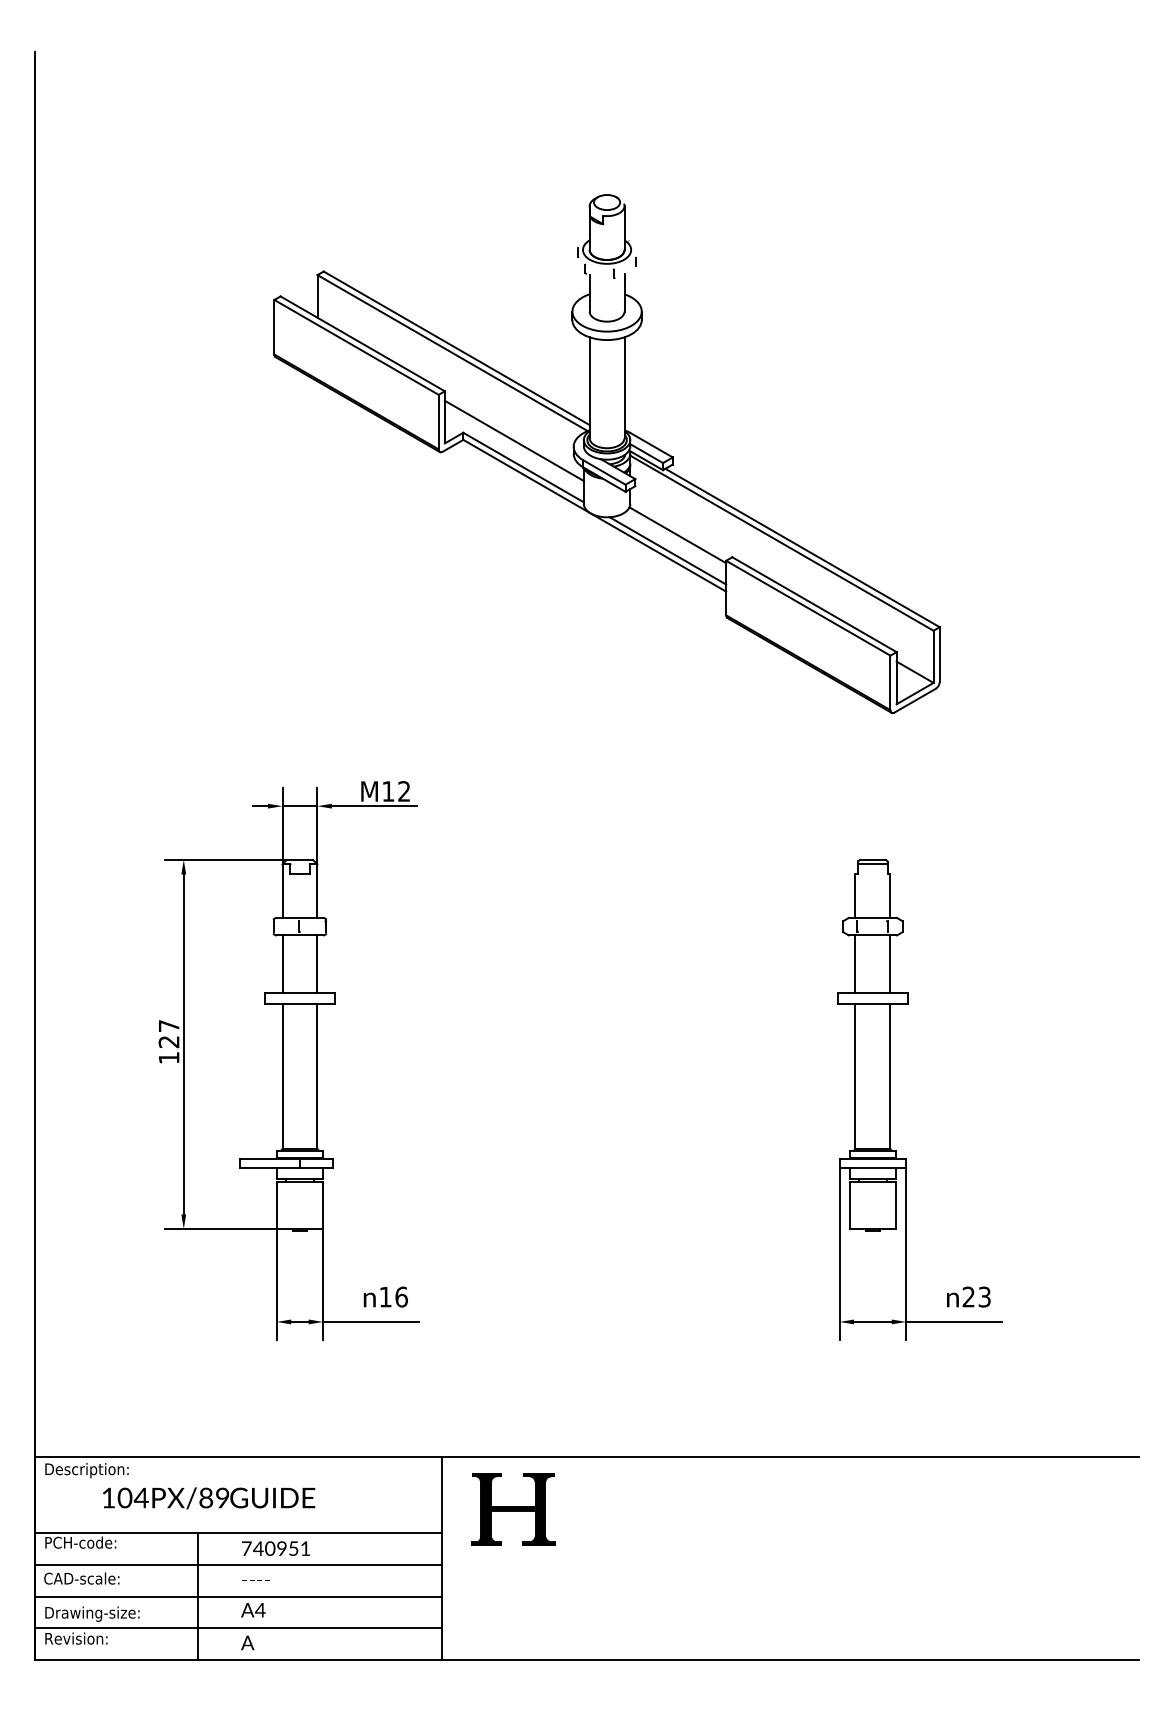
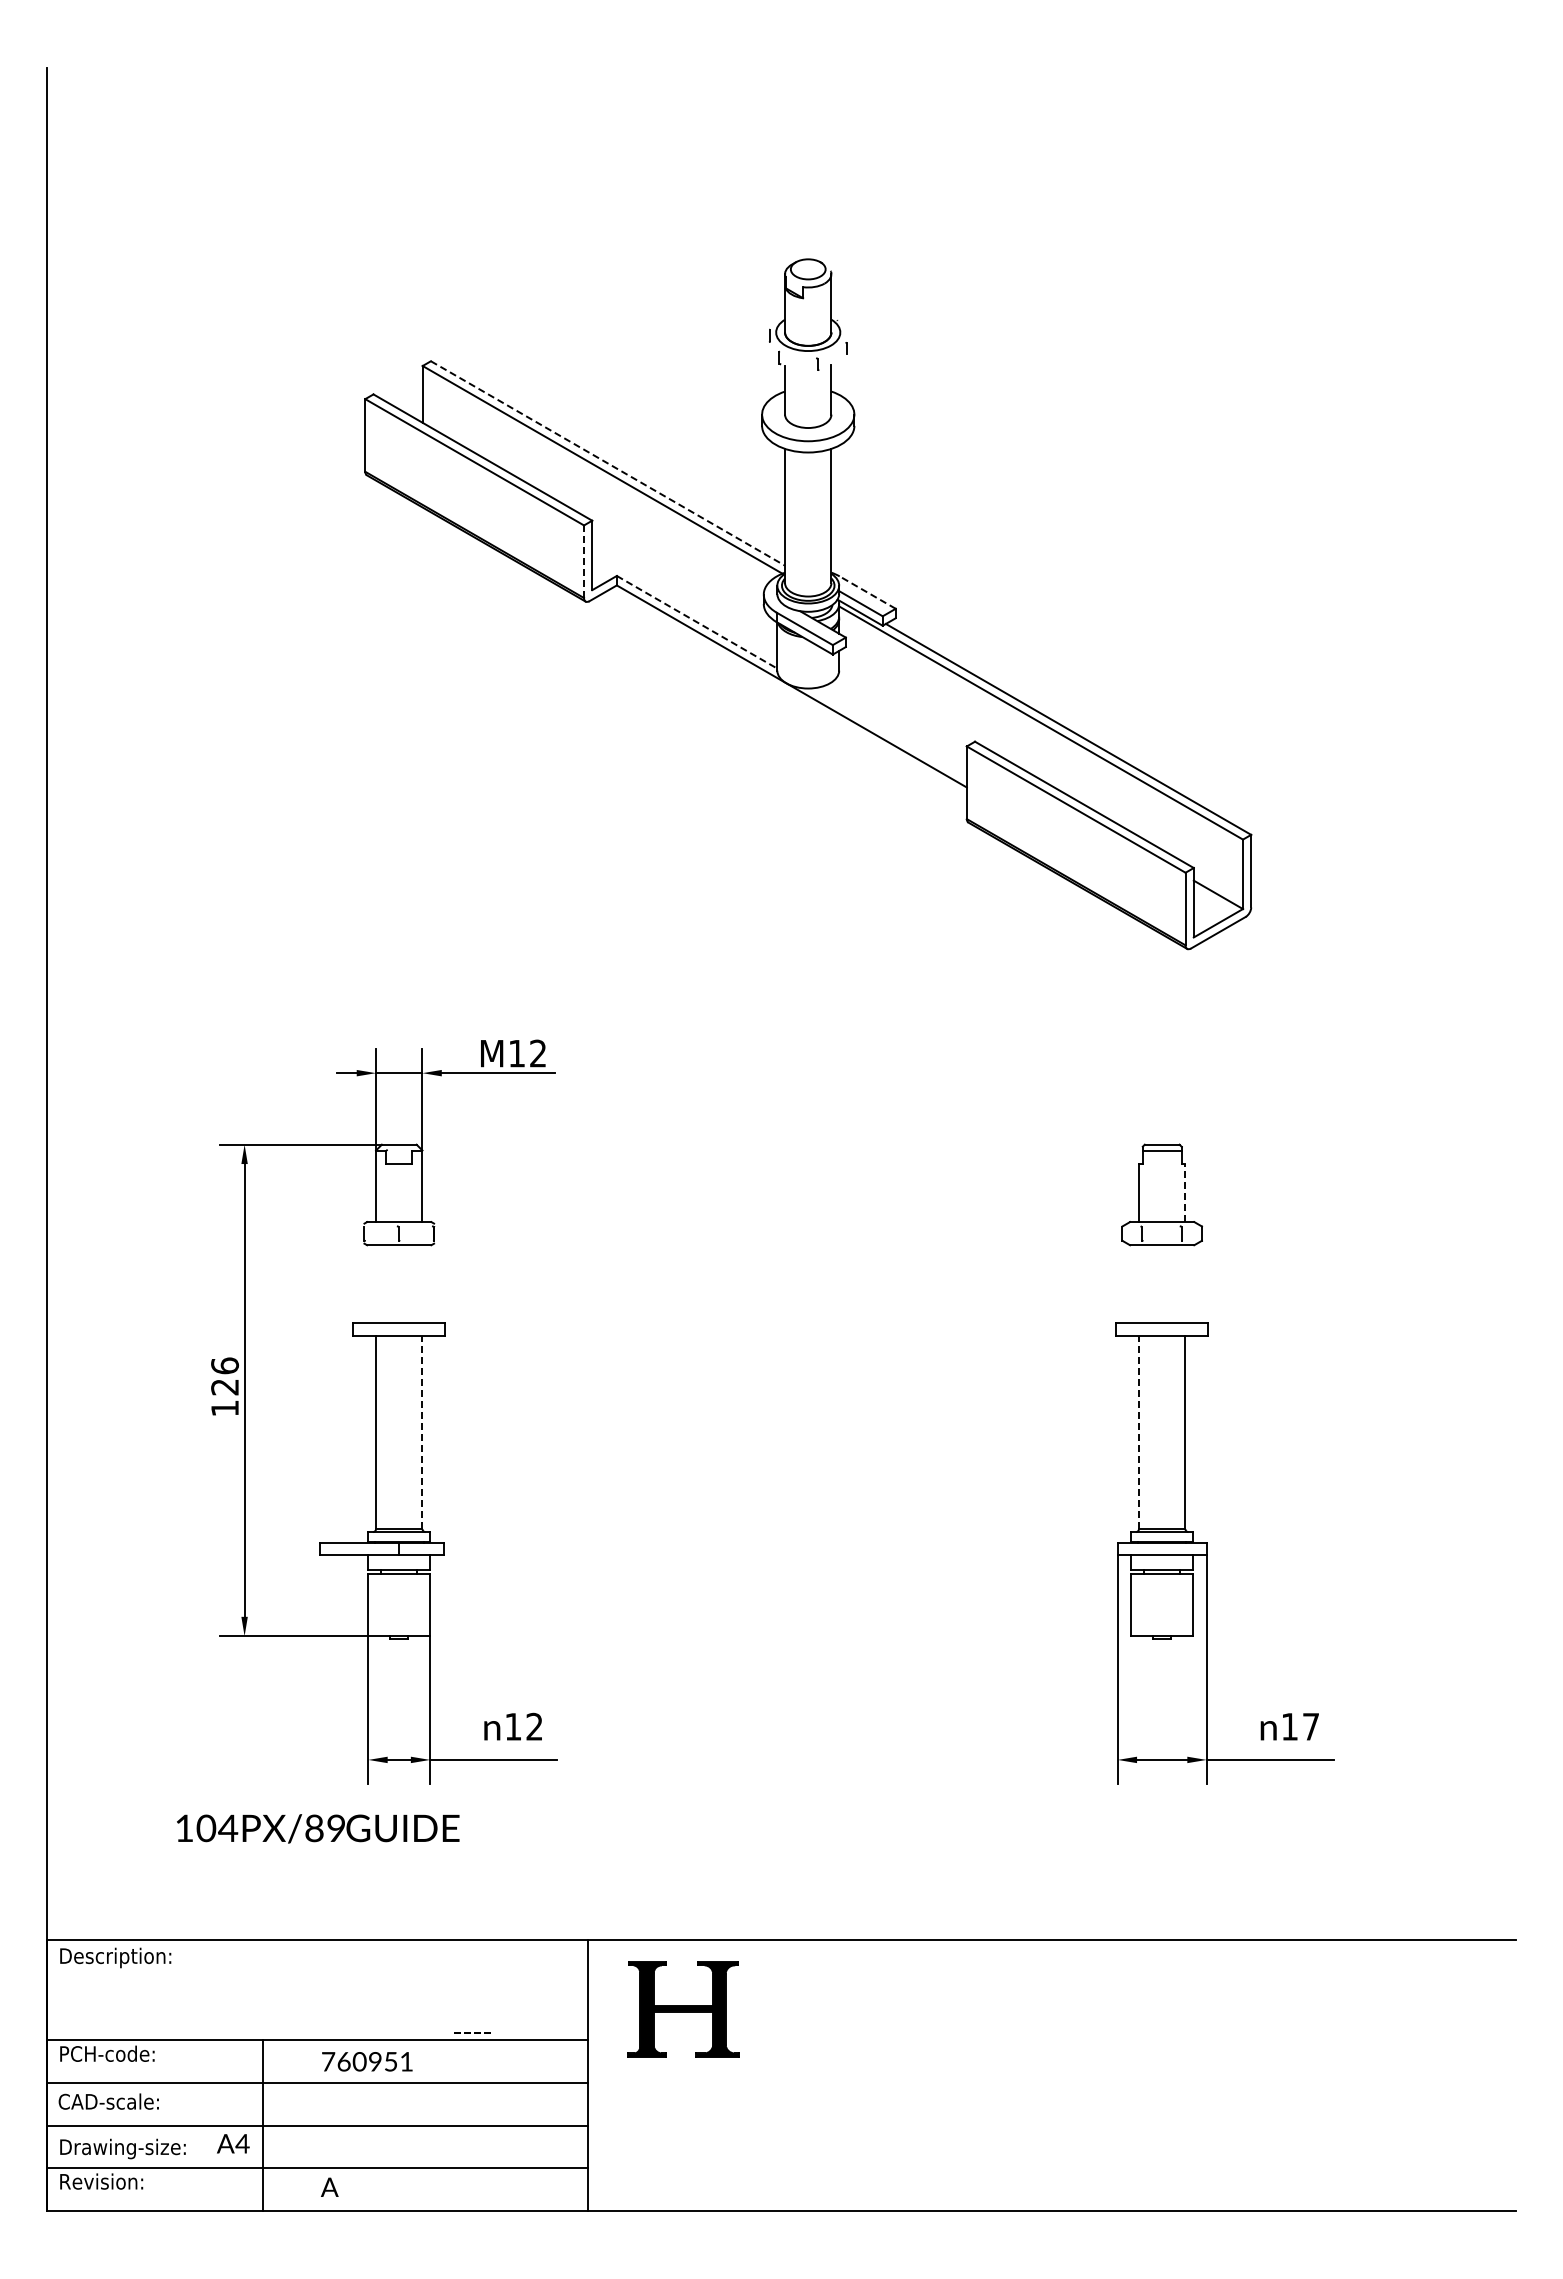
line: (457, 348) -> (608, 463), solid -> dashed
line: (439, 421) -> (584, 561), solid -> dashed
line: (514, 440) -> (684, 586), removed
line: (651, 445) -> (867, 592), solid -> dashed
line: (523, 467) -> (697, 622), solid -> dashed
line: (677, 535) -> (902, 712), removed
line: (667, 551) -> (888, 733), removed
line: (890, 895) -> (1185, 1192), solid -> dashed
line: (282, 964) -> (376, 1283), removed
line: (317, 964) -> (422, 1283), removed
line: (855, 964) -> (1138, 1283), removed
line: (890, 964) -> (1185, 1283), removed
text: (169, 1025) -> (225, 1365), 127 -> 126
line: (317, 1076) -> (422, 1432), solid -> dashed
line: (855, 1076) -> (1138, 1432), solid -> dashed
text: (401, 1296) -> (534, 1726), 16 -> 12
text: (976, 1296) -> (1300, 1726), 23 -> 17
text: (209, 1498) -> (318, 1828), moved
text: (258, 1548) -> (343, 2061), 740951 -> 760951
text: (255, 1579) -> (472, 2032), moved
text: (253, 1610) -> (233, 2143), moved

